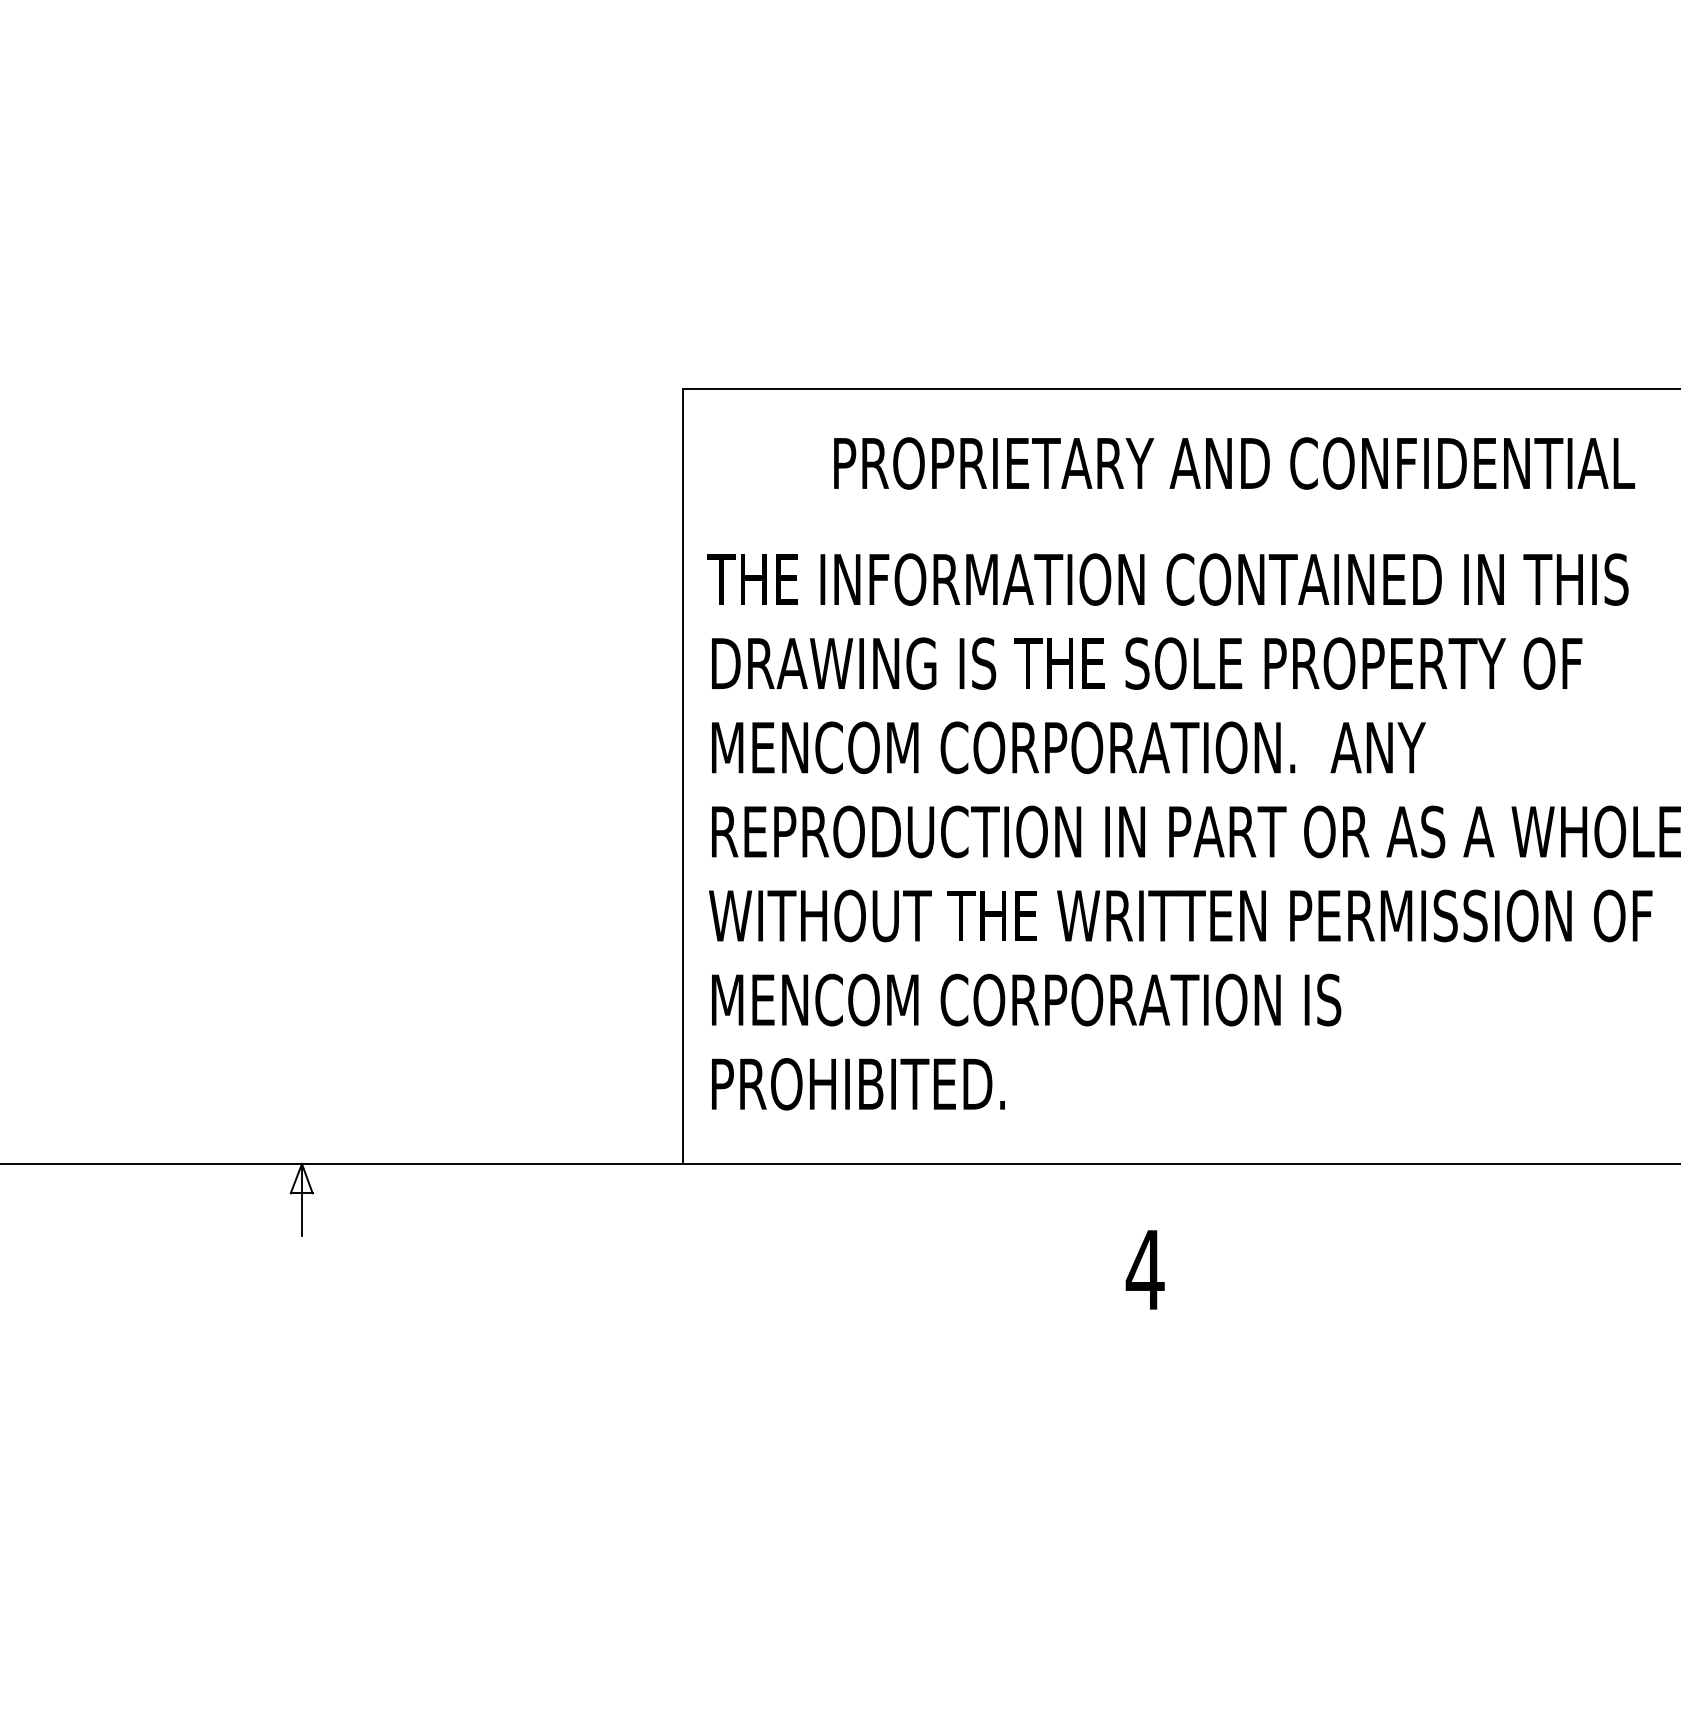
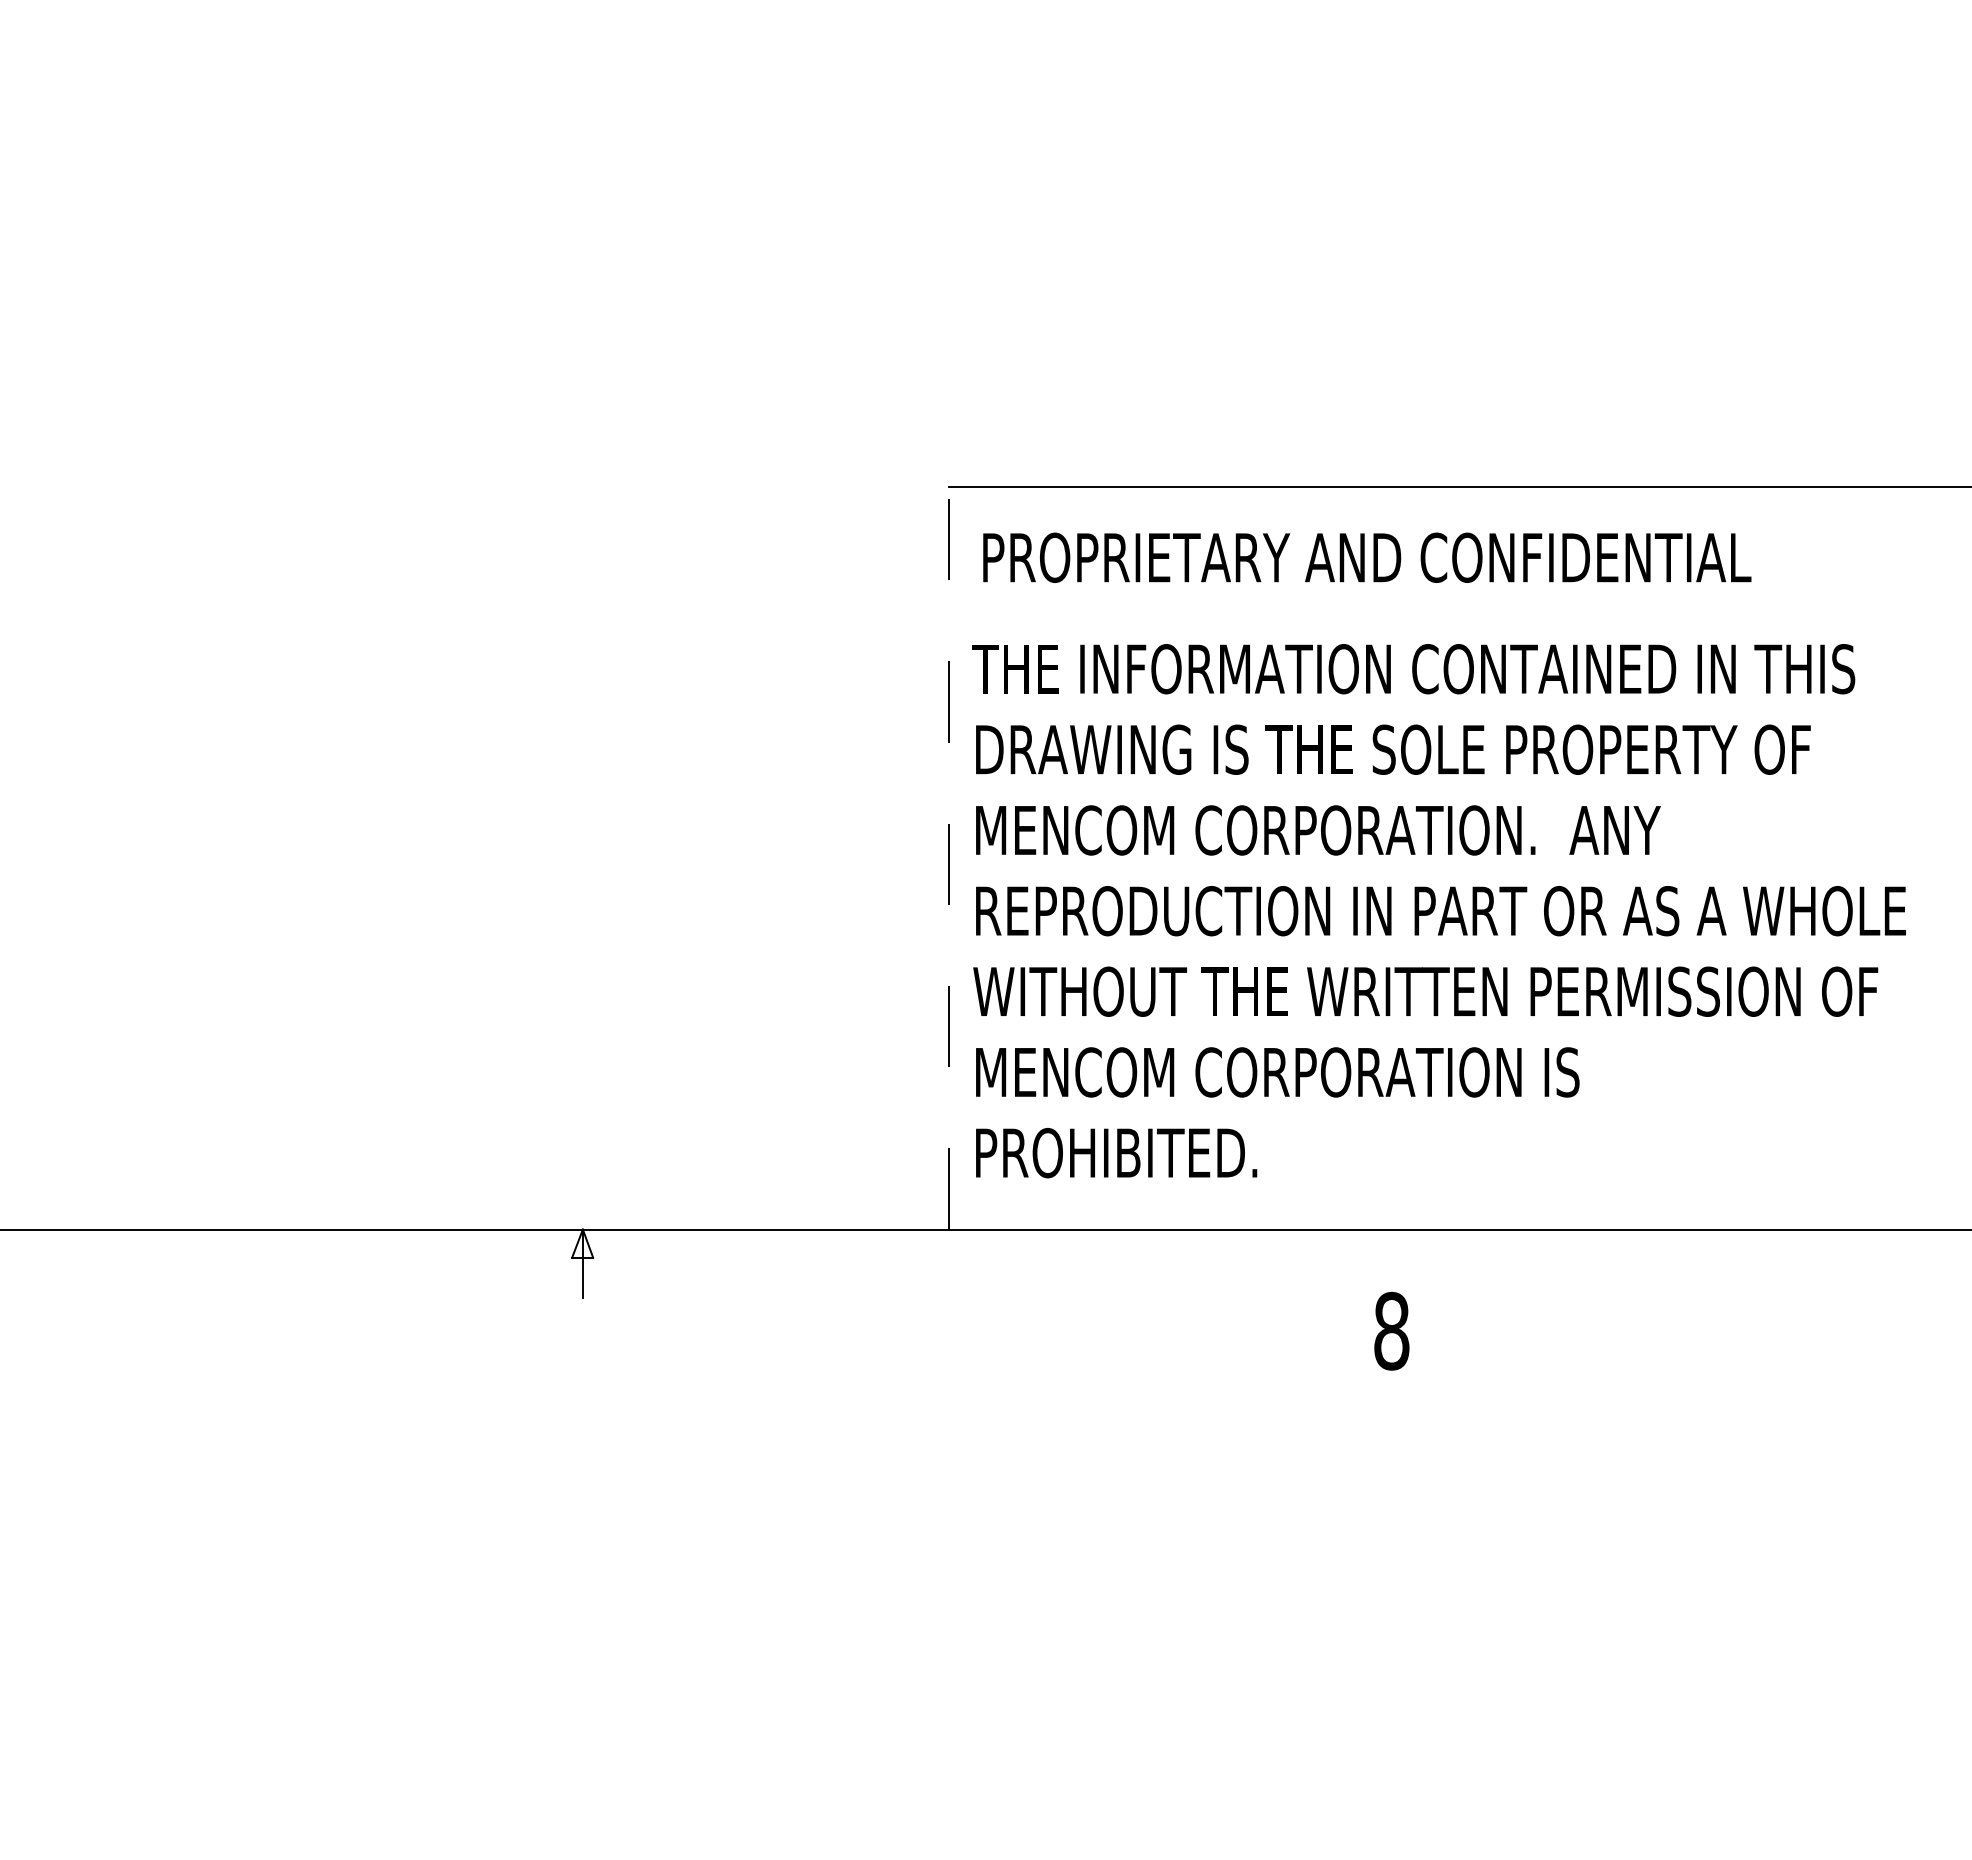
text: (1234, 463) -> (1367, 557), moved
line: (683, 776) -> (948, 857), solid -> dashed
text: (1145, 1269) -> (1391, 1330), 4 -> 8

